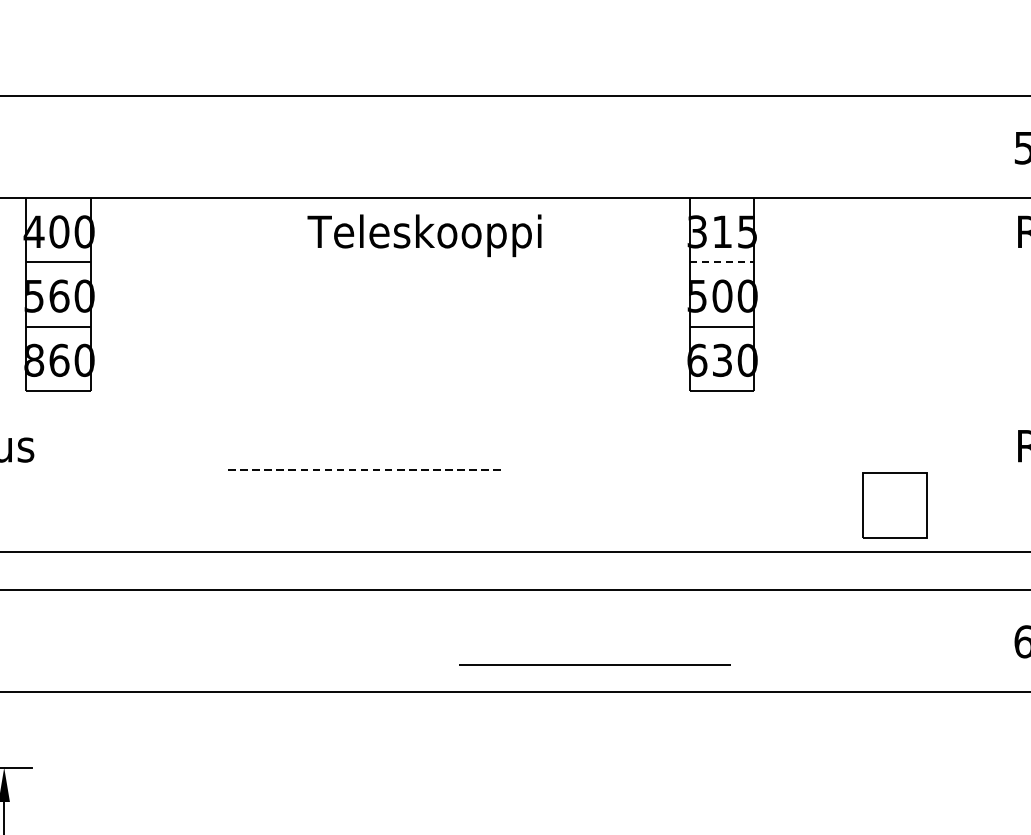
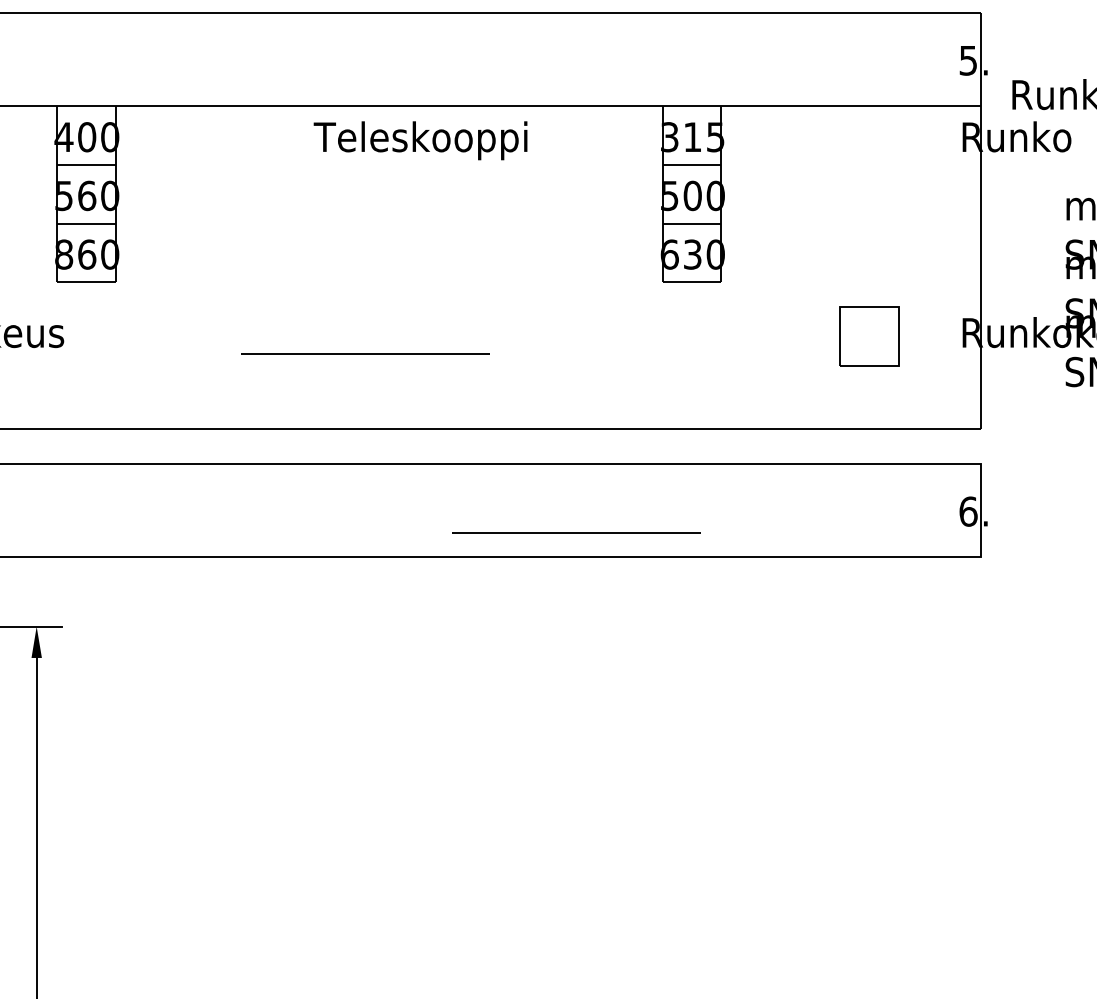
line: (722, 262) -> (692, 165), dashed -> solid
line: (365, 469) -> (366, 354), dashed -> solid
part: (895, 505) -> (869, 336), moved

